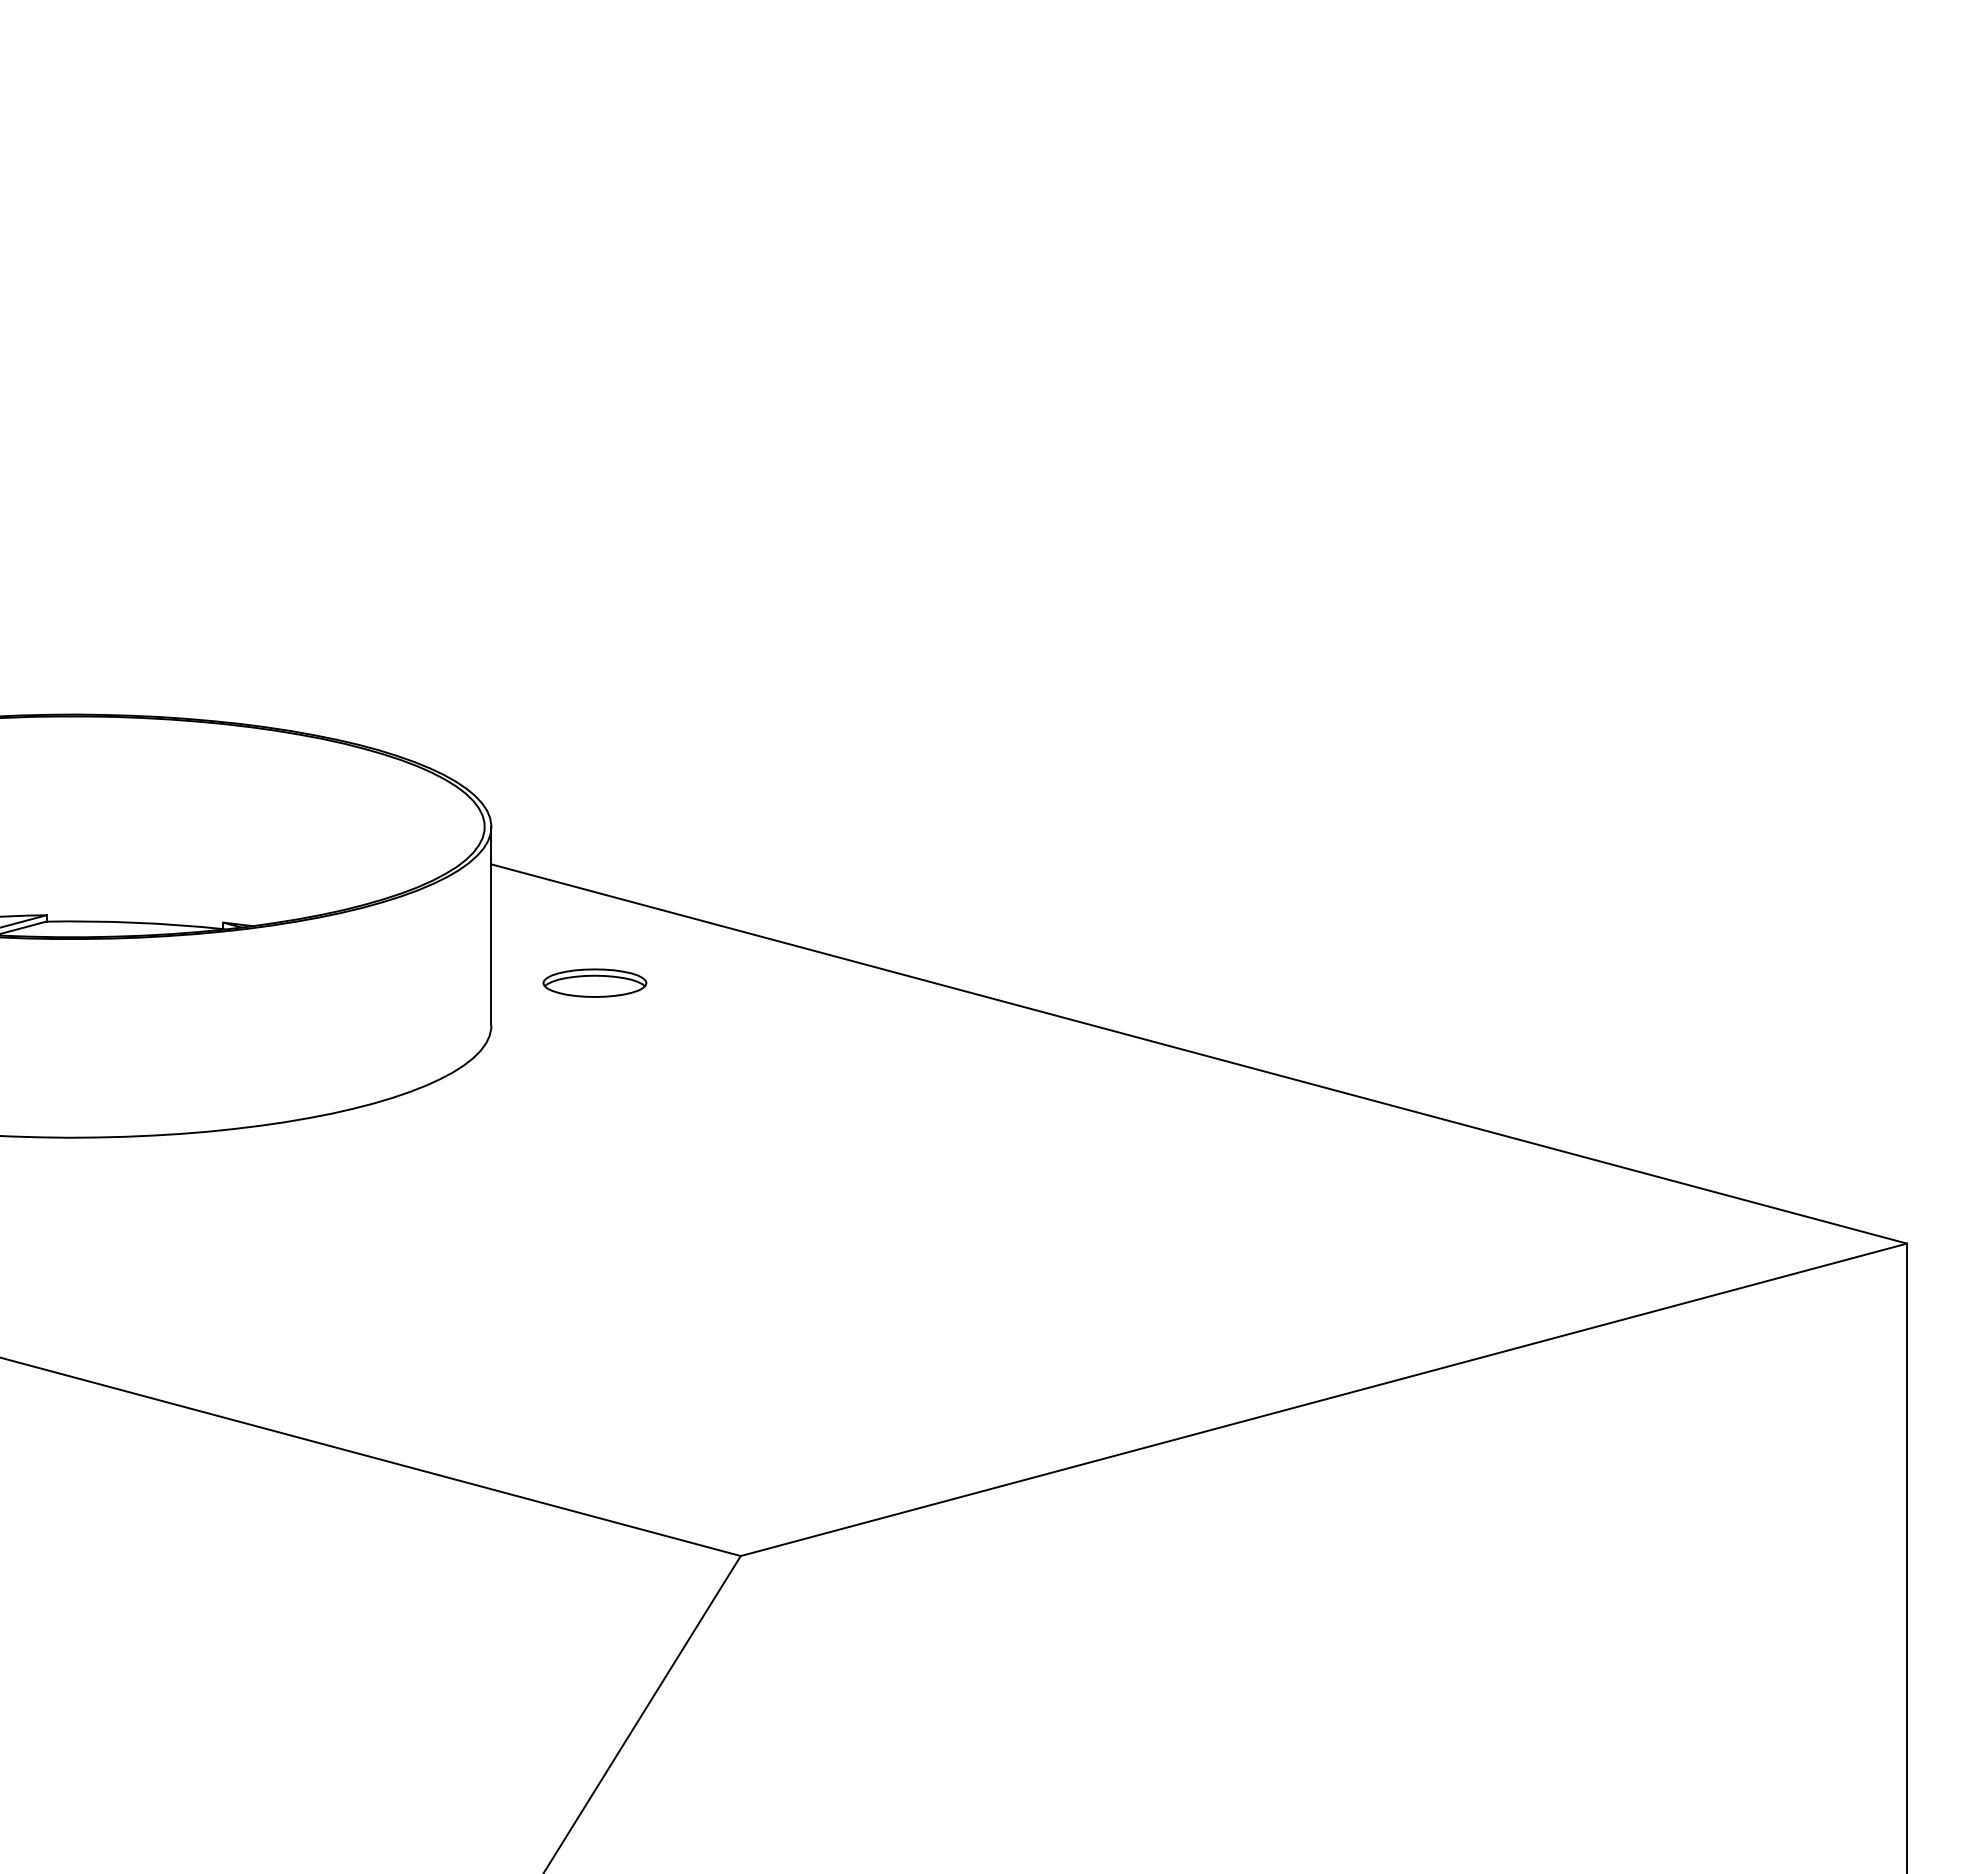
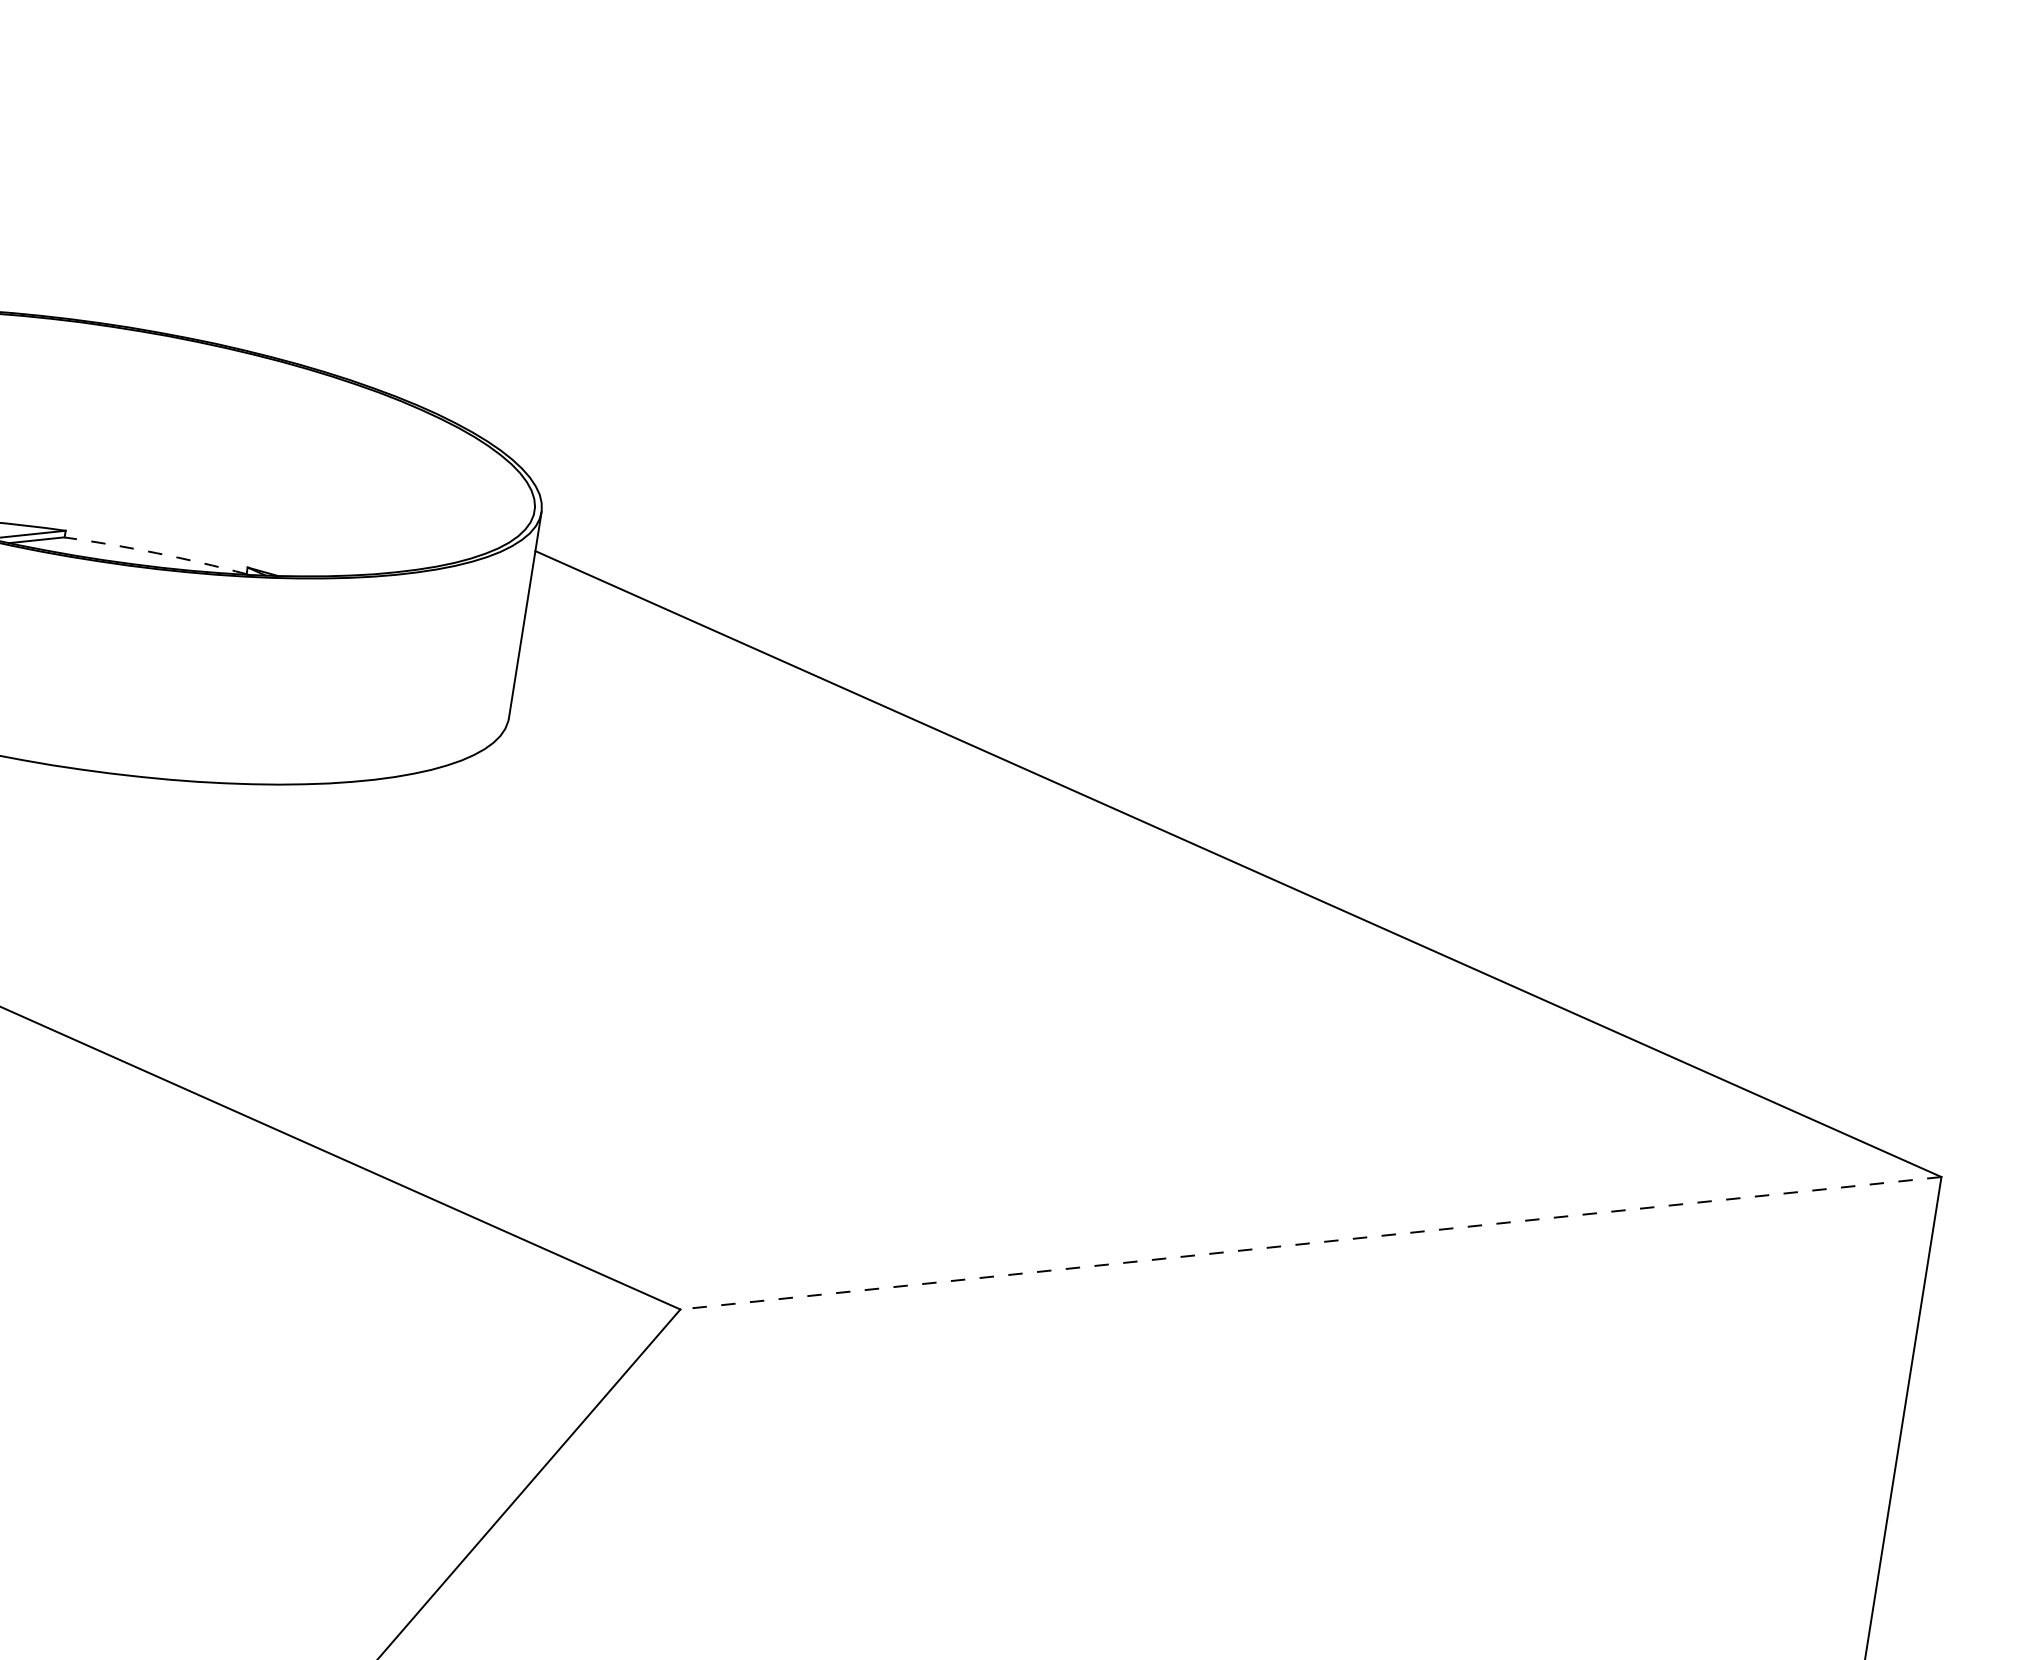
arc: (135, 922) -> (156, 552), solid -> dashed
part: (594, 982) -> (622, 690), removed
line: (1323, 1399) -> (1310, 1242), solid -> dashed

